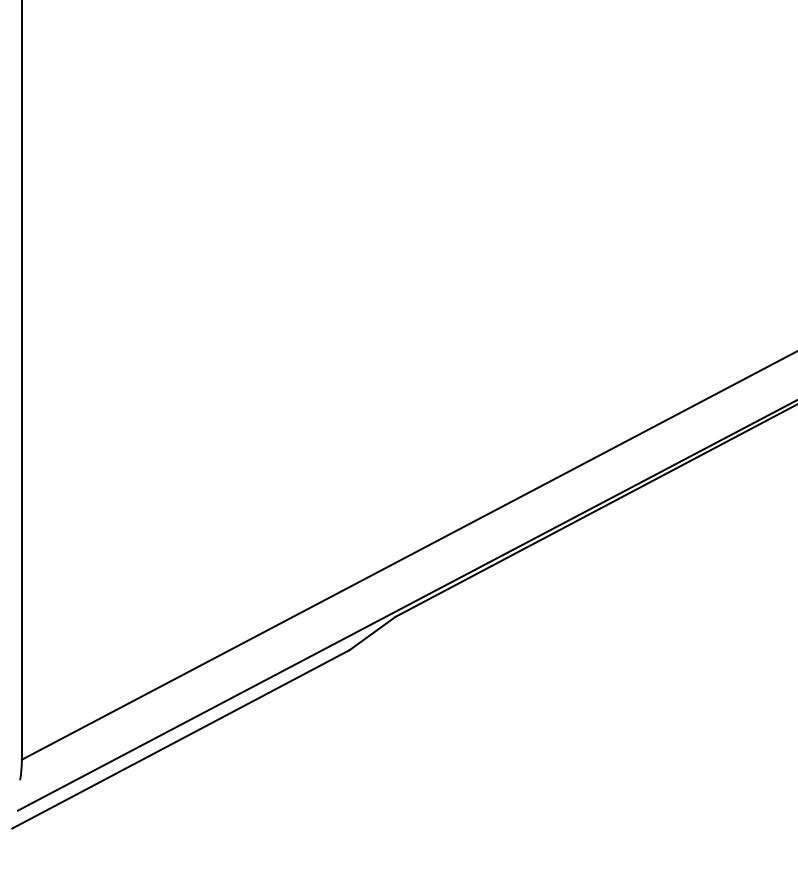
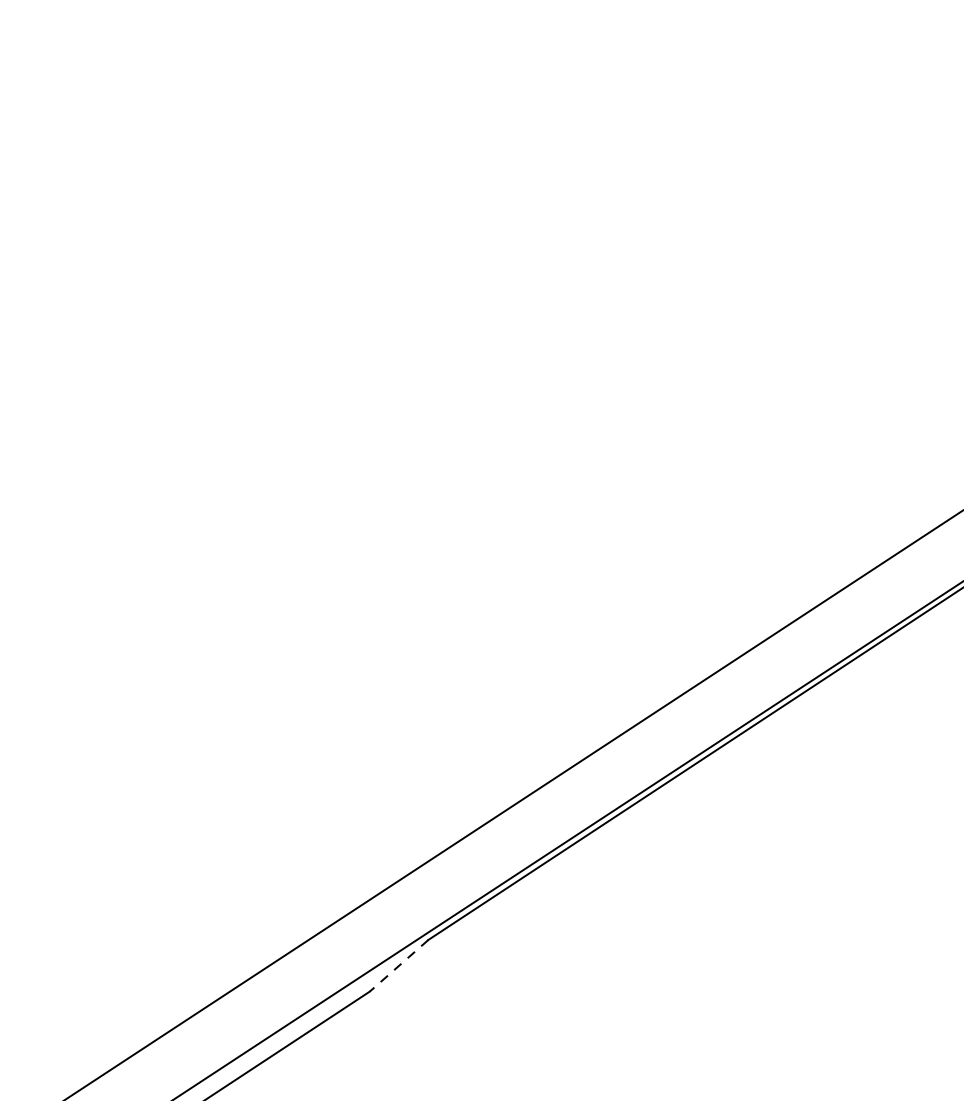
line: (372, 633) -> (399, 965), solid -> dashed

